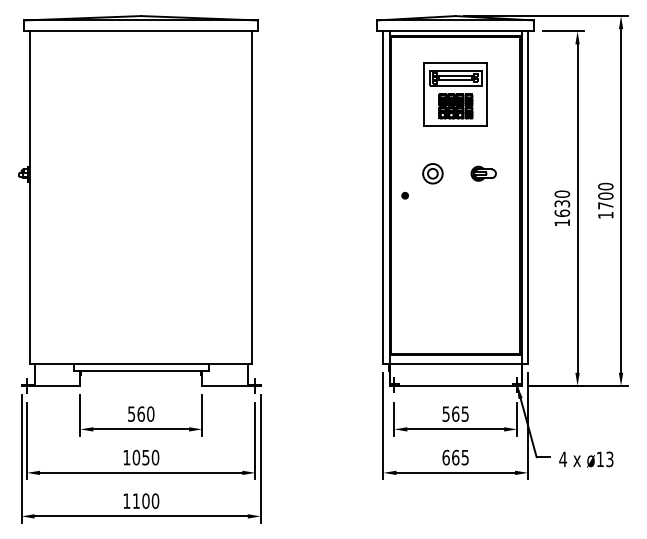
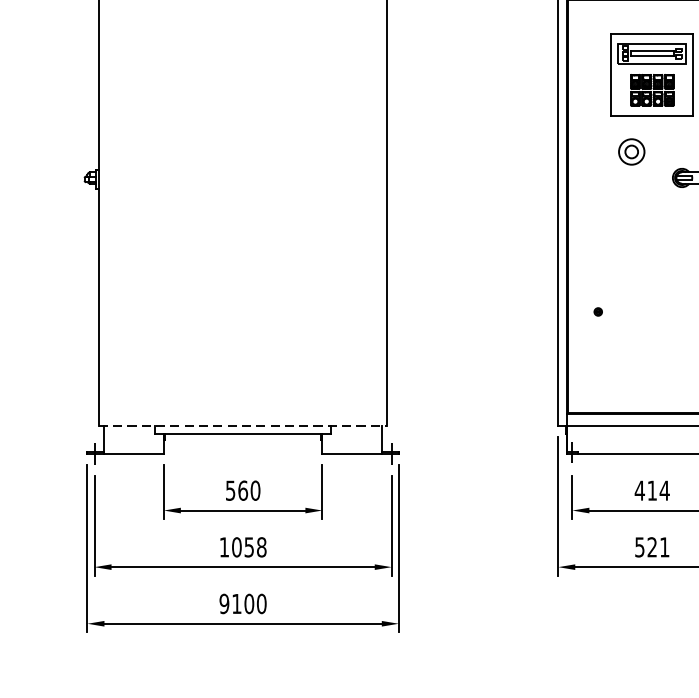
part: (432, 173) -> (631, 151), moved
part: (404, 195) -> (597, 311), moved
line: (141, 364) -> (243, 426), solid -> dashed
text: (455, 413) -> (652, 489), 565 -> 414
text: (155, 457) -> (261, 547), 1050 -> 1058
text: (455, 457) -> (652, 547), 665 -> 521
text: (126, 500) -> (223, 603), 1100 -> 9100

